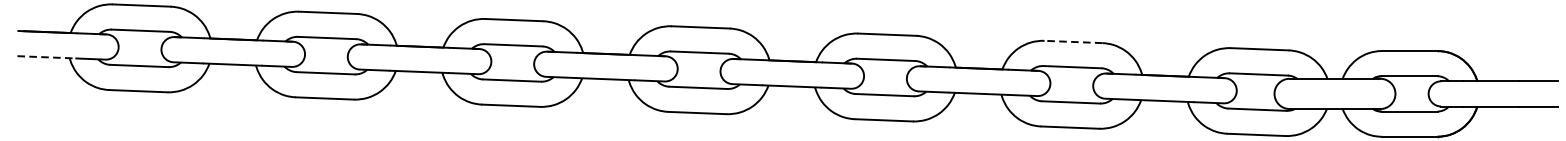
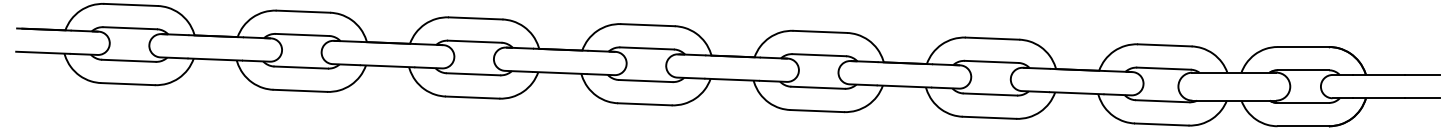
line: (1073, 41) -> (992, 38), dashed -> solid
line: (45, 56) -> (42, 52), dashed -> solid

